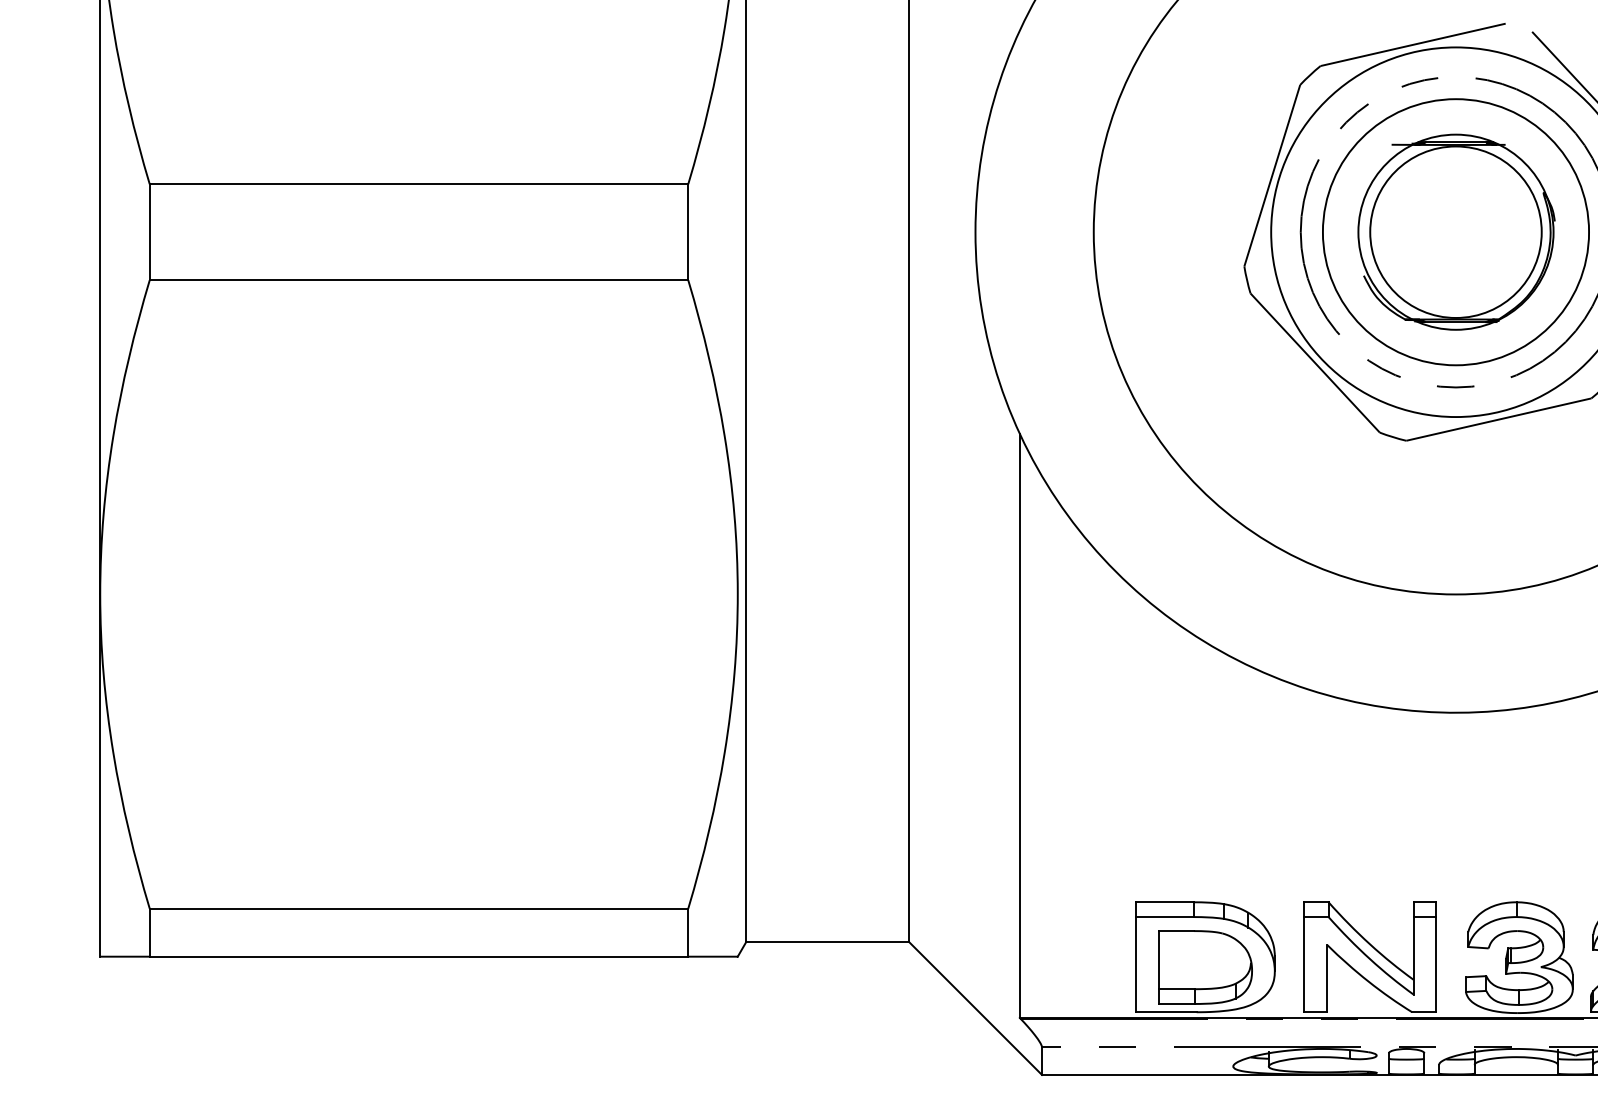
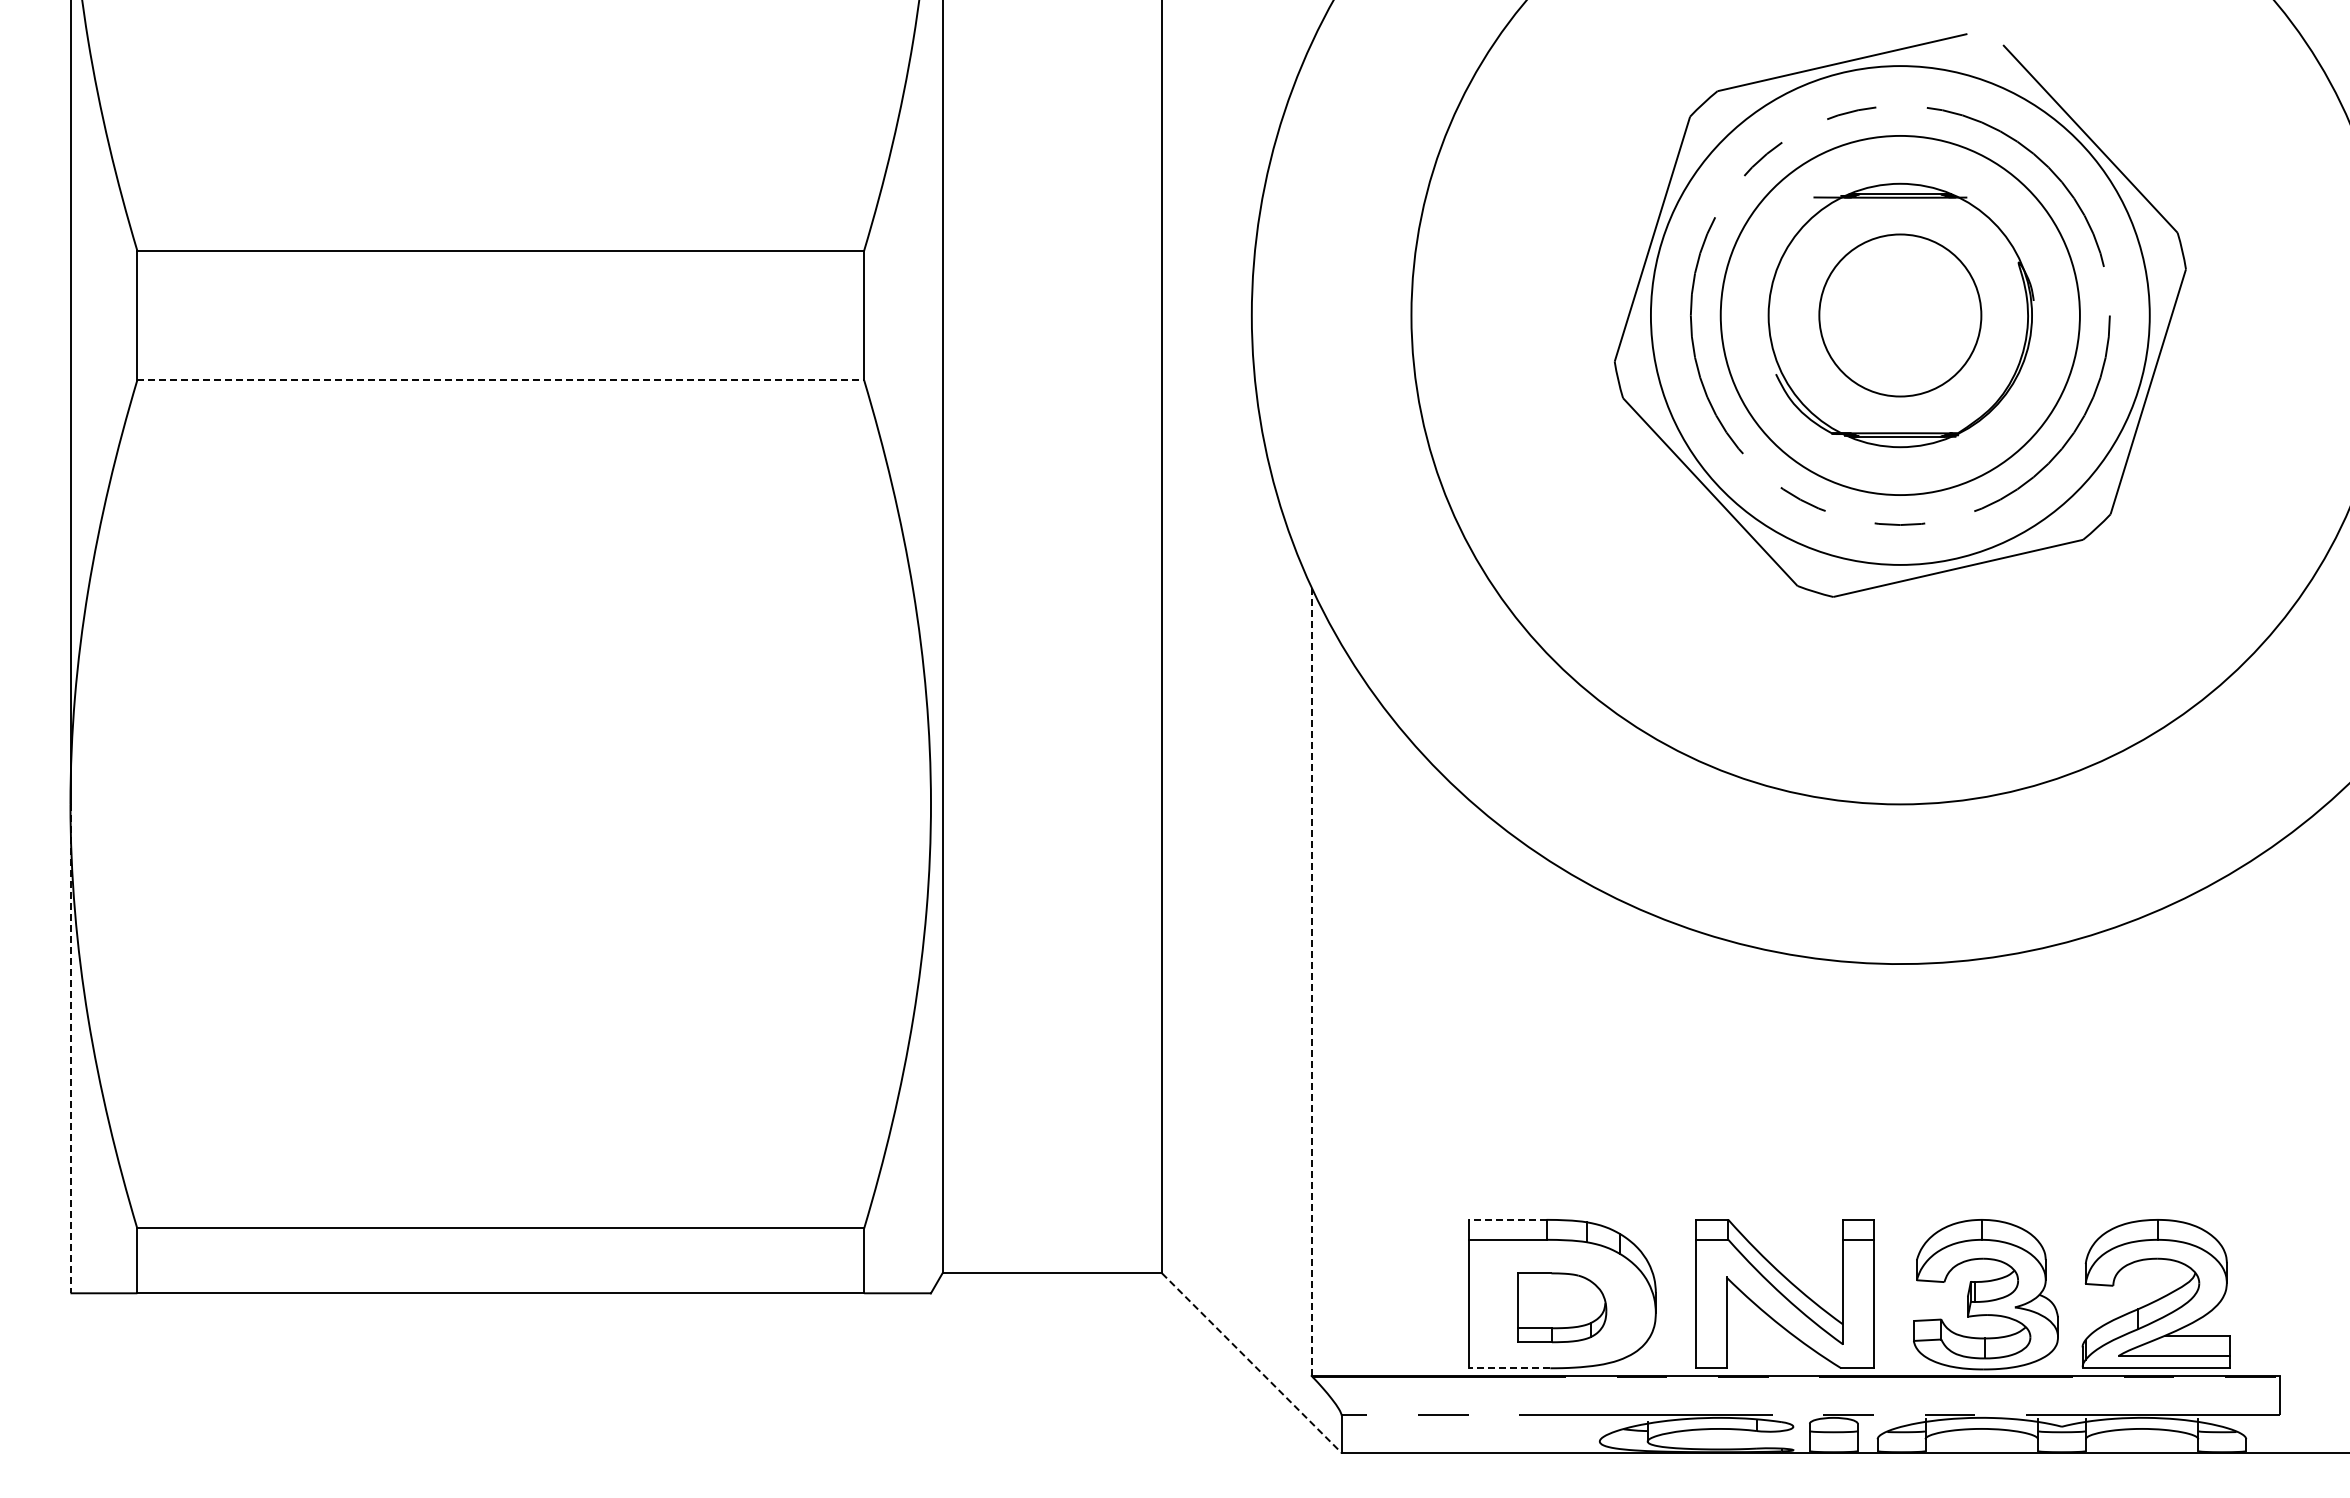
circle: (1456, 232) -> (1900, 315), size x0.7
line: (419, 280) -> (501, 380), solid -> dashed
line: (1019, 726) -> (1311, 982), solid -> dashed
line: (100, 776) -> (70, 1049), solid -> dashed
line: (1164, 902) -> (1507, 1219), solid -> dashed
part: (1205, 967) -> (1562, 1307), size x0.7
line: (975, 1008) -> (1251, 1363), solid -> dashed
line: (1166, 1012) -> (1509, 1368), solid -> dashed

